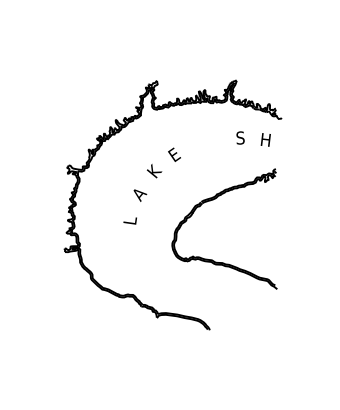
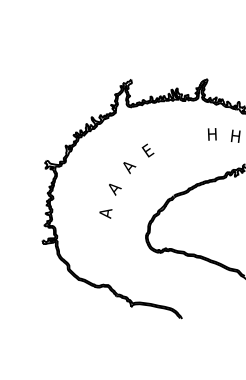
text: (241, 137) -> (212, 133), S -> H
text: (153, 171) -> (127, 166), K -> A
text: (130, 220) -> (105, 213), L -> A

